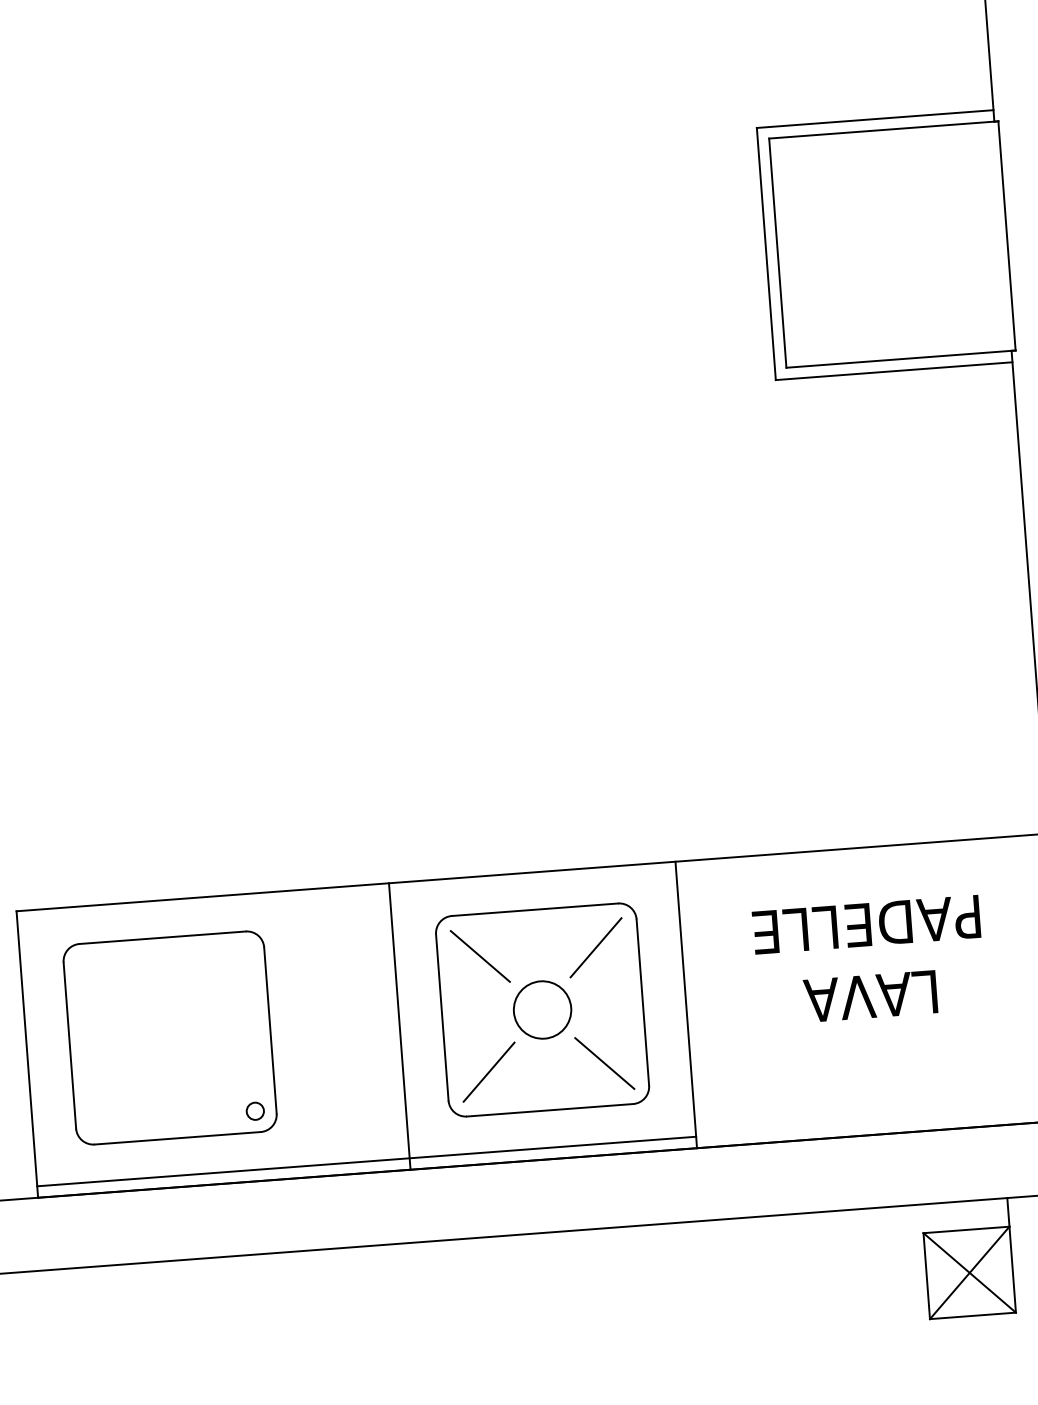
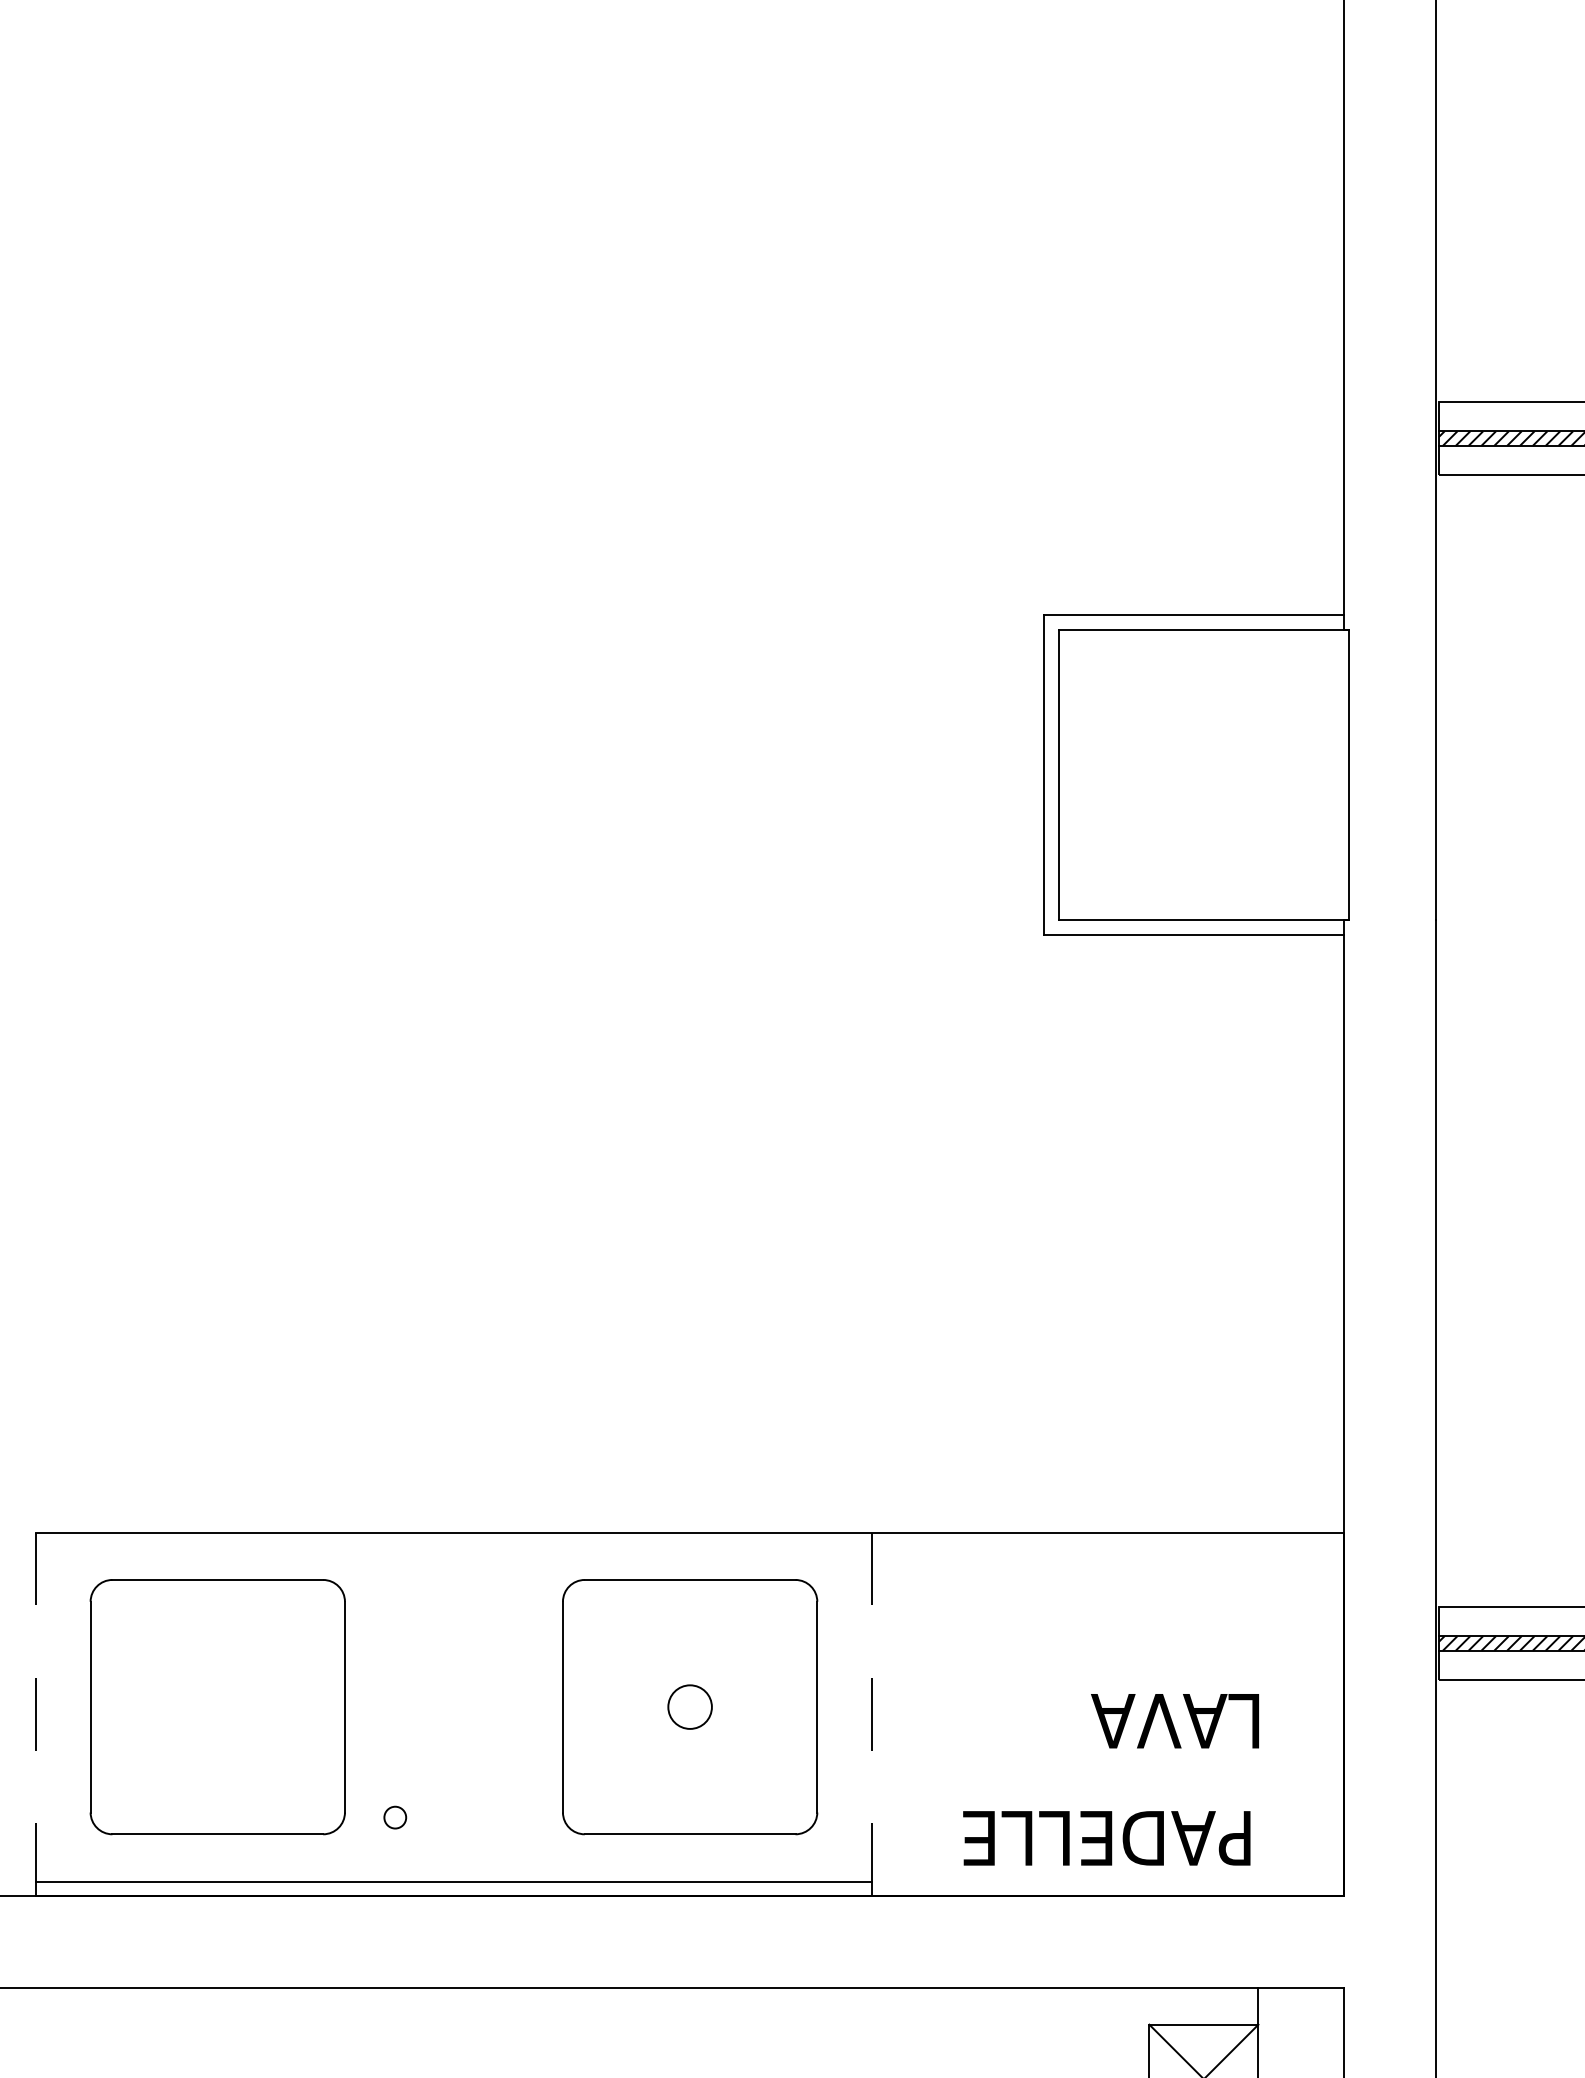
text: (866, 924) -> (1106, 1838), moved
line: (596, 947) -> (763, 1633), removed
line: (480, 956) -> (616, 1633), removed
text: (870, 996) -> (1174, 1721), moved
line: (686, 1005) -> (871, 1714), solid -> dashed
circle: (542, 1009) -> (689, 1706), size x0.6
line: (399, 1026) -> (508, 1714), removed
line: (27, 1054) -> (36, 1714), solid -> dashed
line: (604, 1063) -> (763, 1780), removed
line: (488, 1072) -> (616, 1780), removed
circle: (255, 1111) -> (395, 1817), moved

